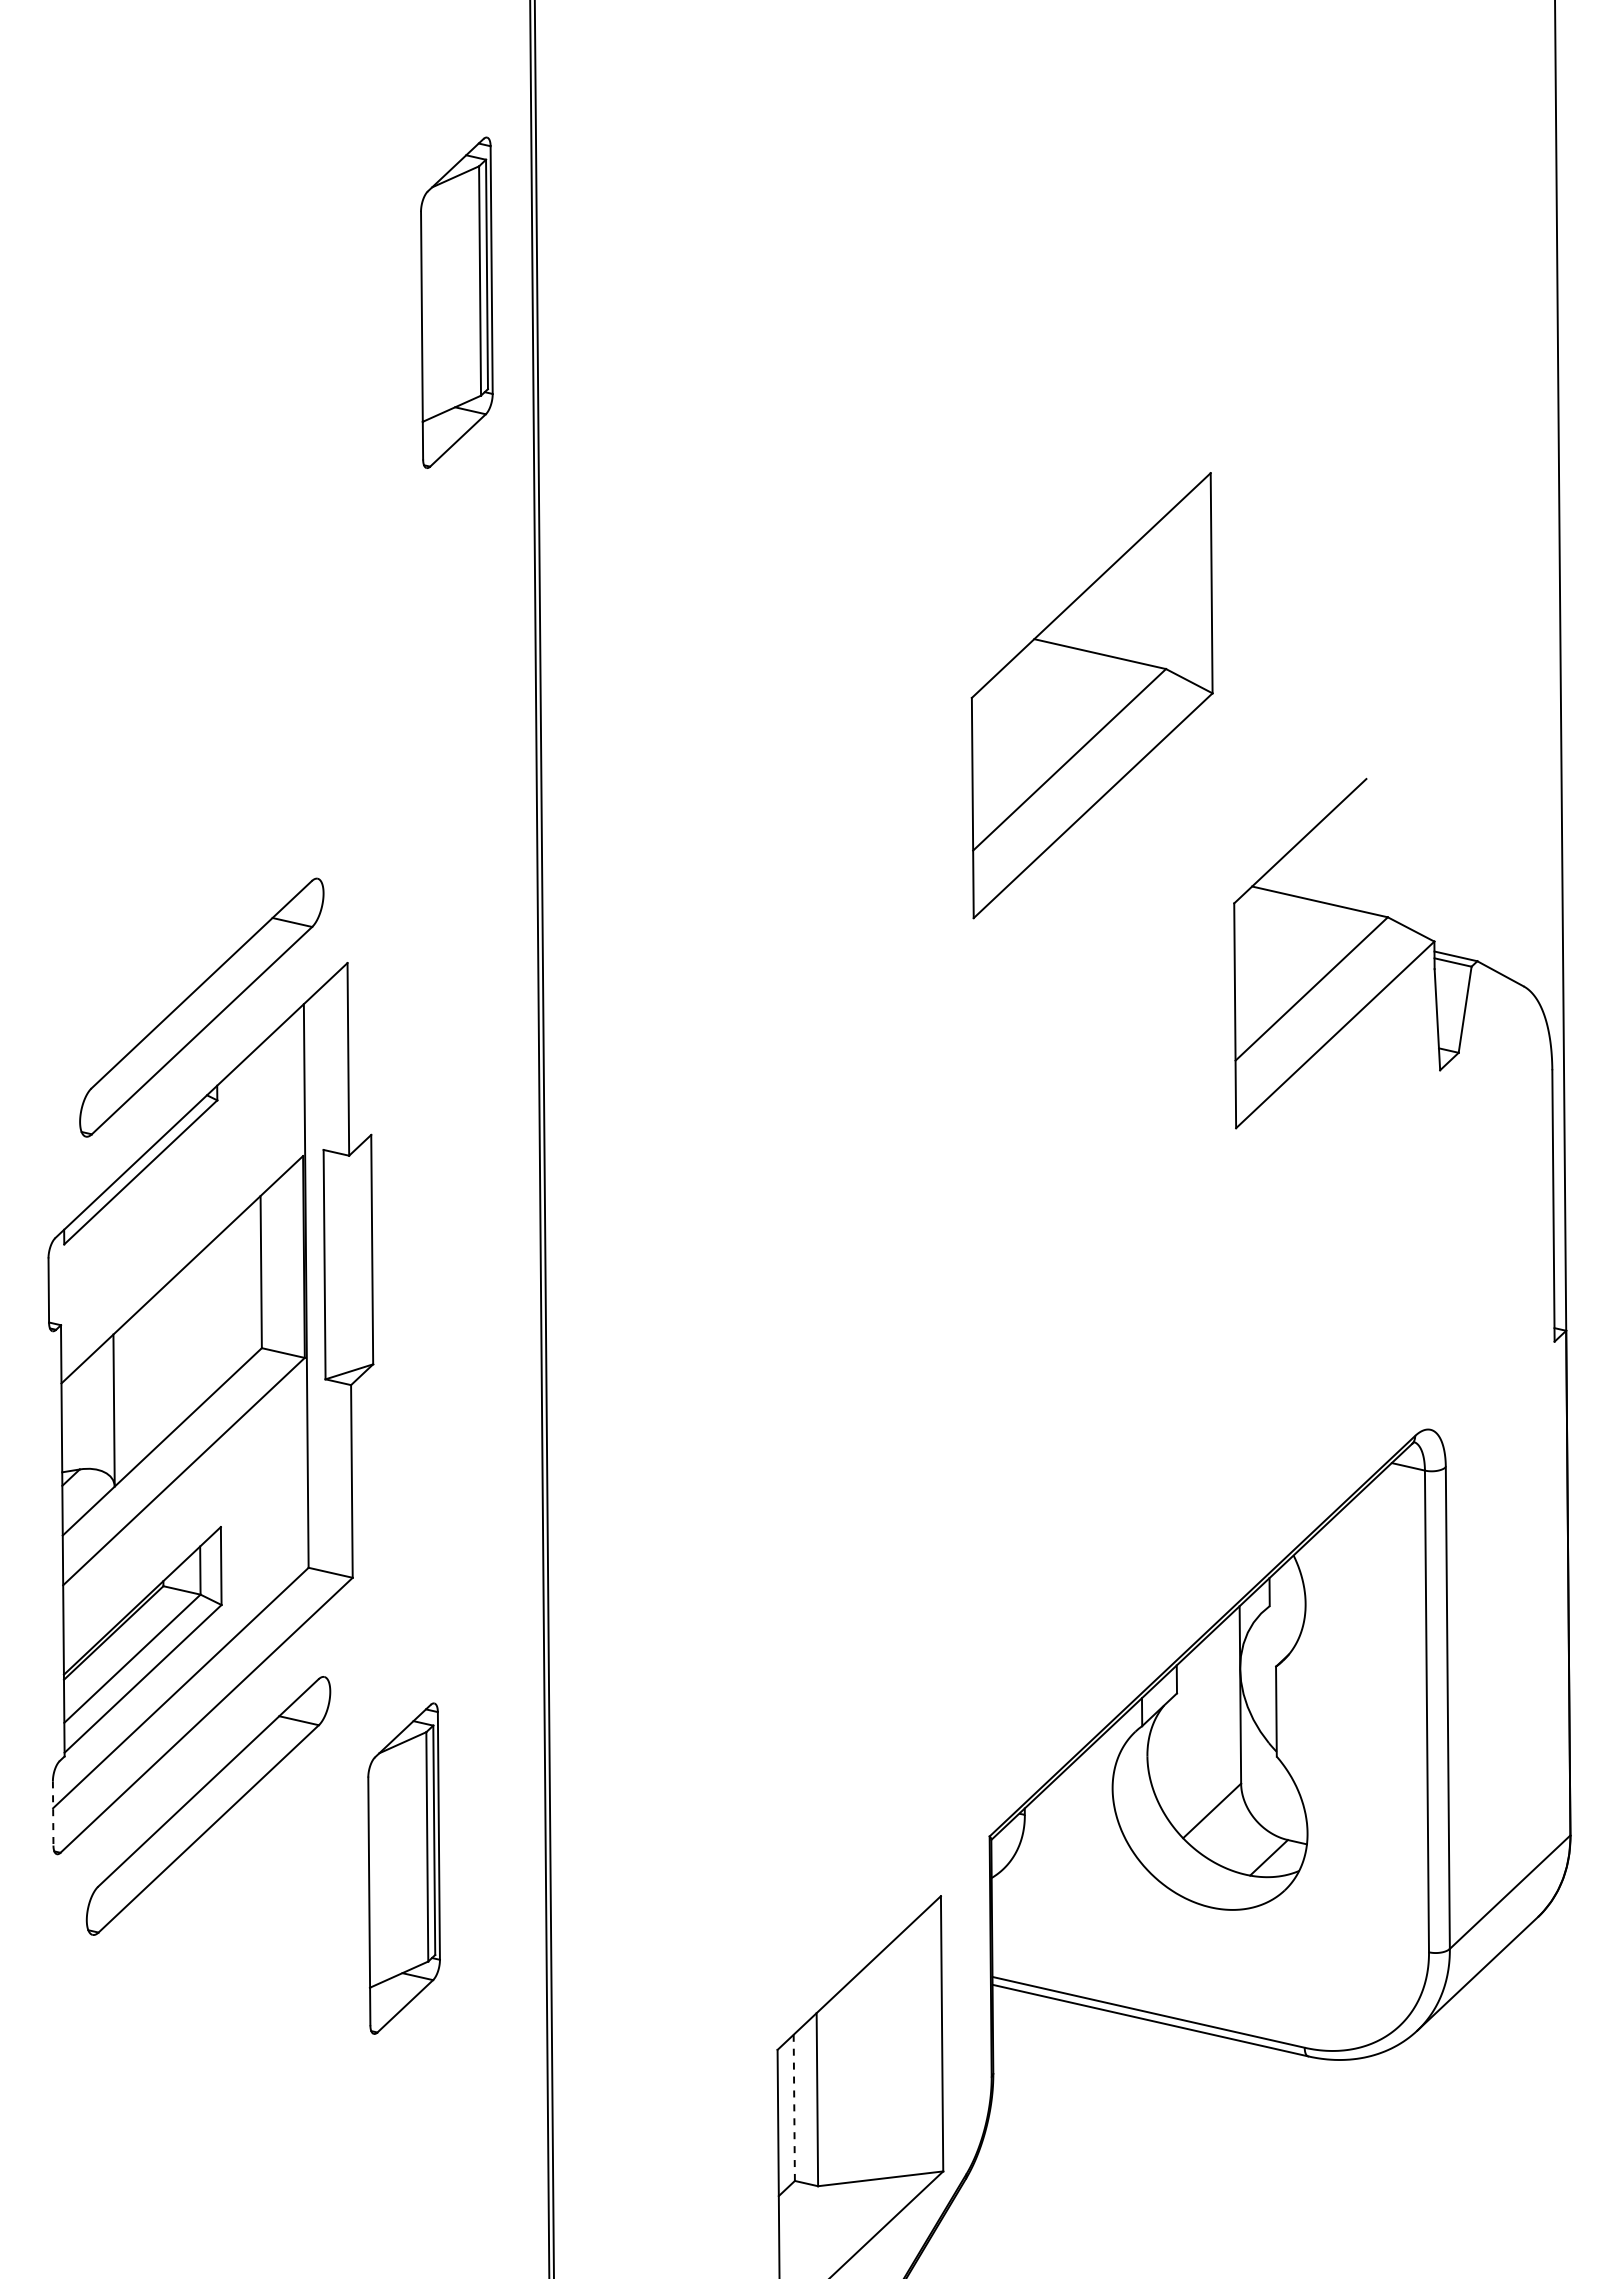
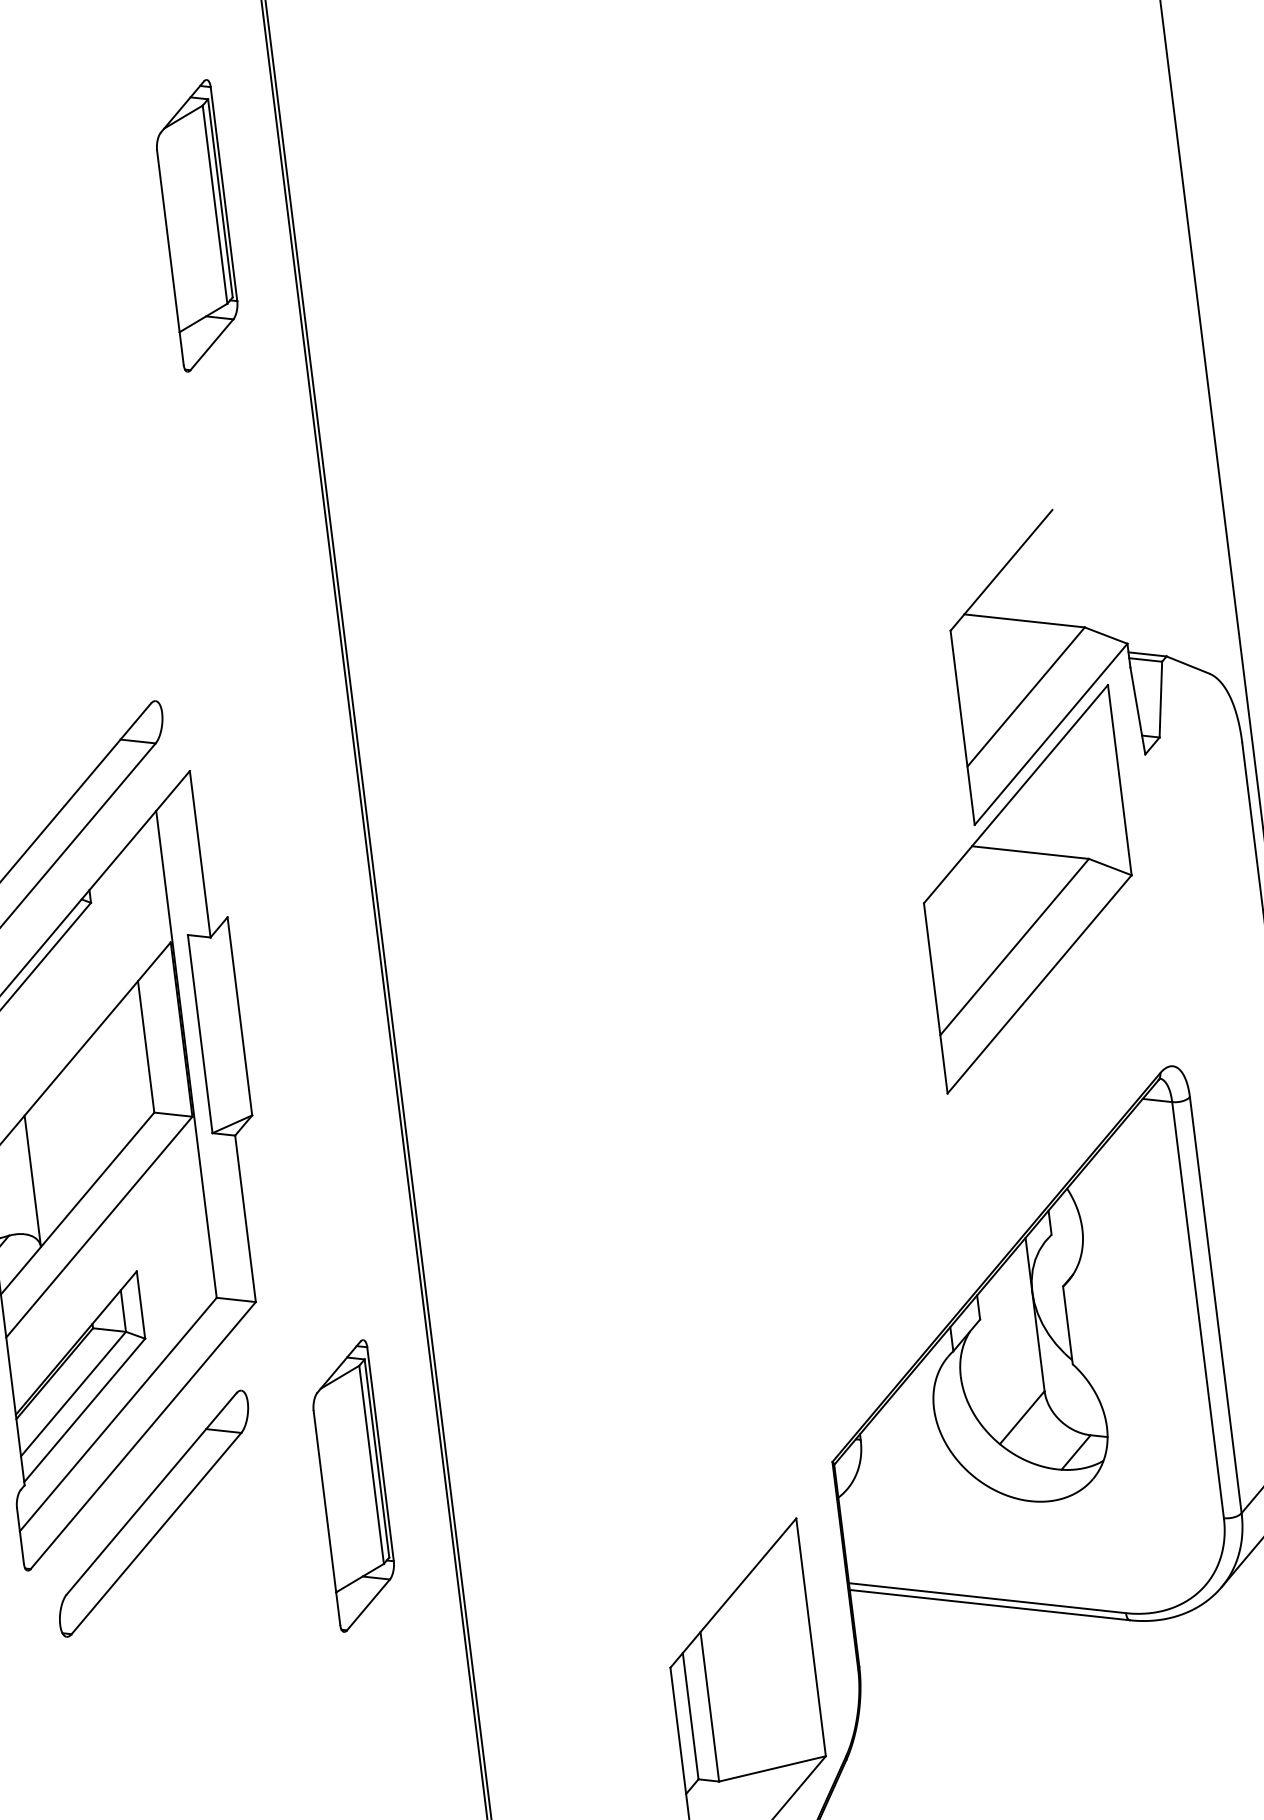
part: (456, 302) -> (196, 225), moved
part: (1091, 695) -> (1027, 889), moved
line: (53, 1813) -> (20, 1535), dashed -> solid
part: (403, 1868) -> (353, 1485), moved
line: (794, 2107) -> (690, 1715), dashed -> solid

